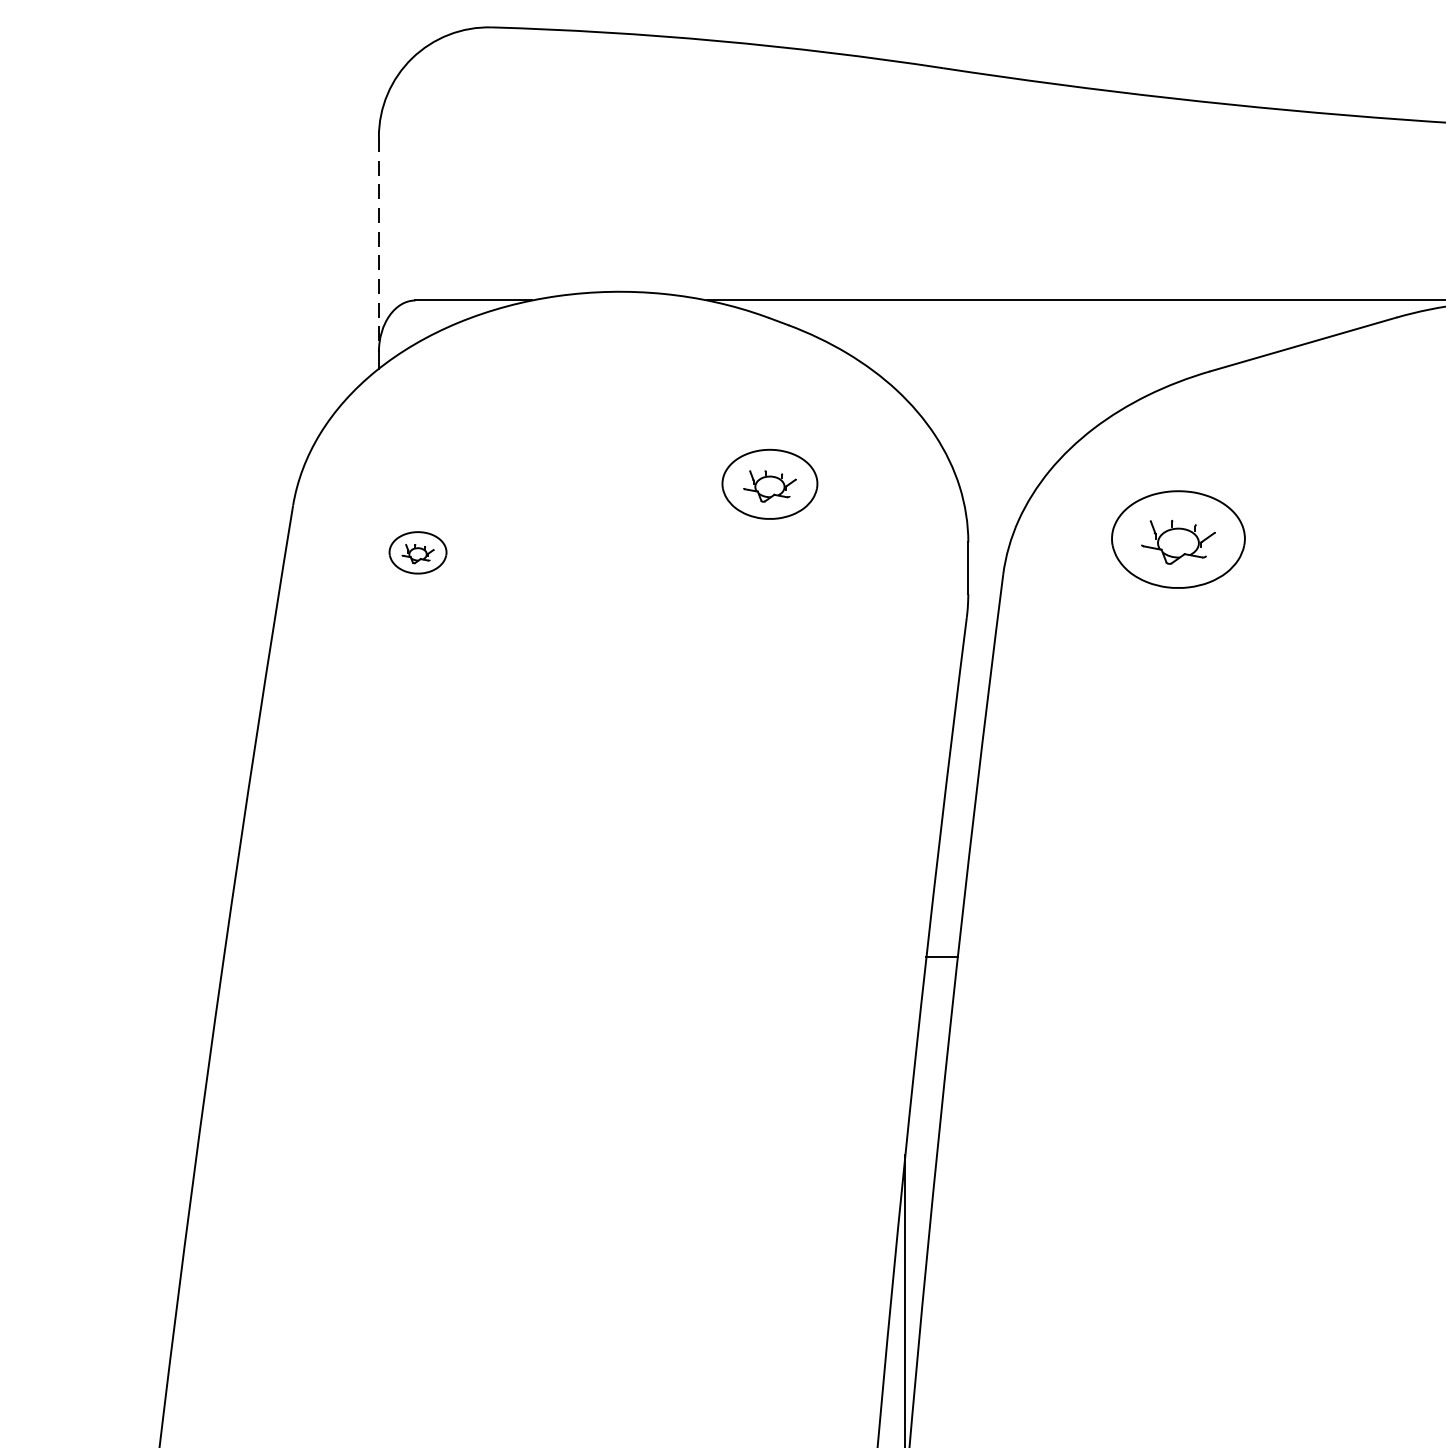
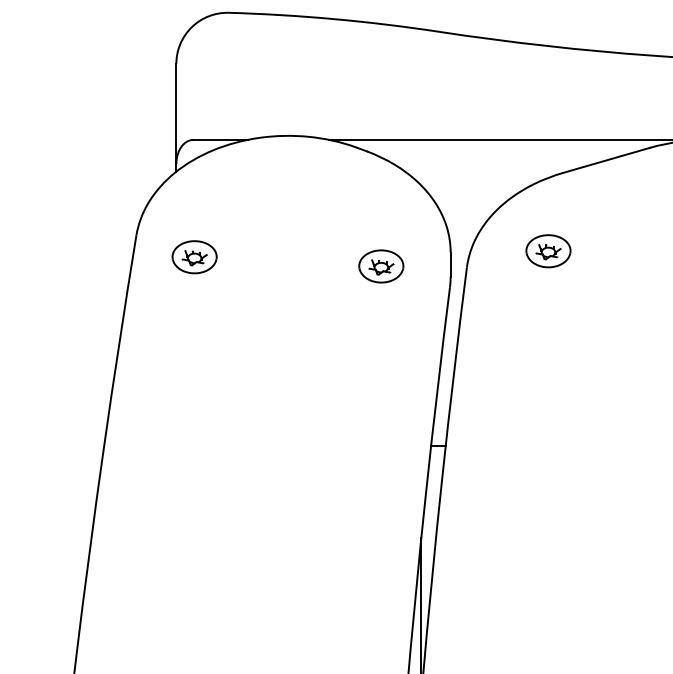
line: (379, 245) -> (176, 114), dashed -> solid
part: (770, 484) -> (381, 266), moved
part: (1178, 540) -> (548, 251), size x0.71
part: (417, 553) -> (194, 257), size x1.67

